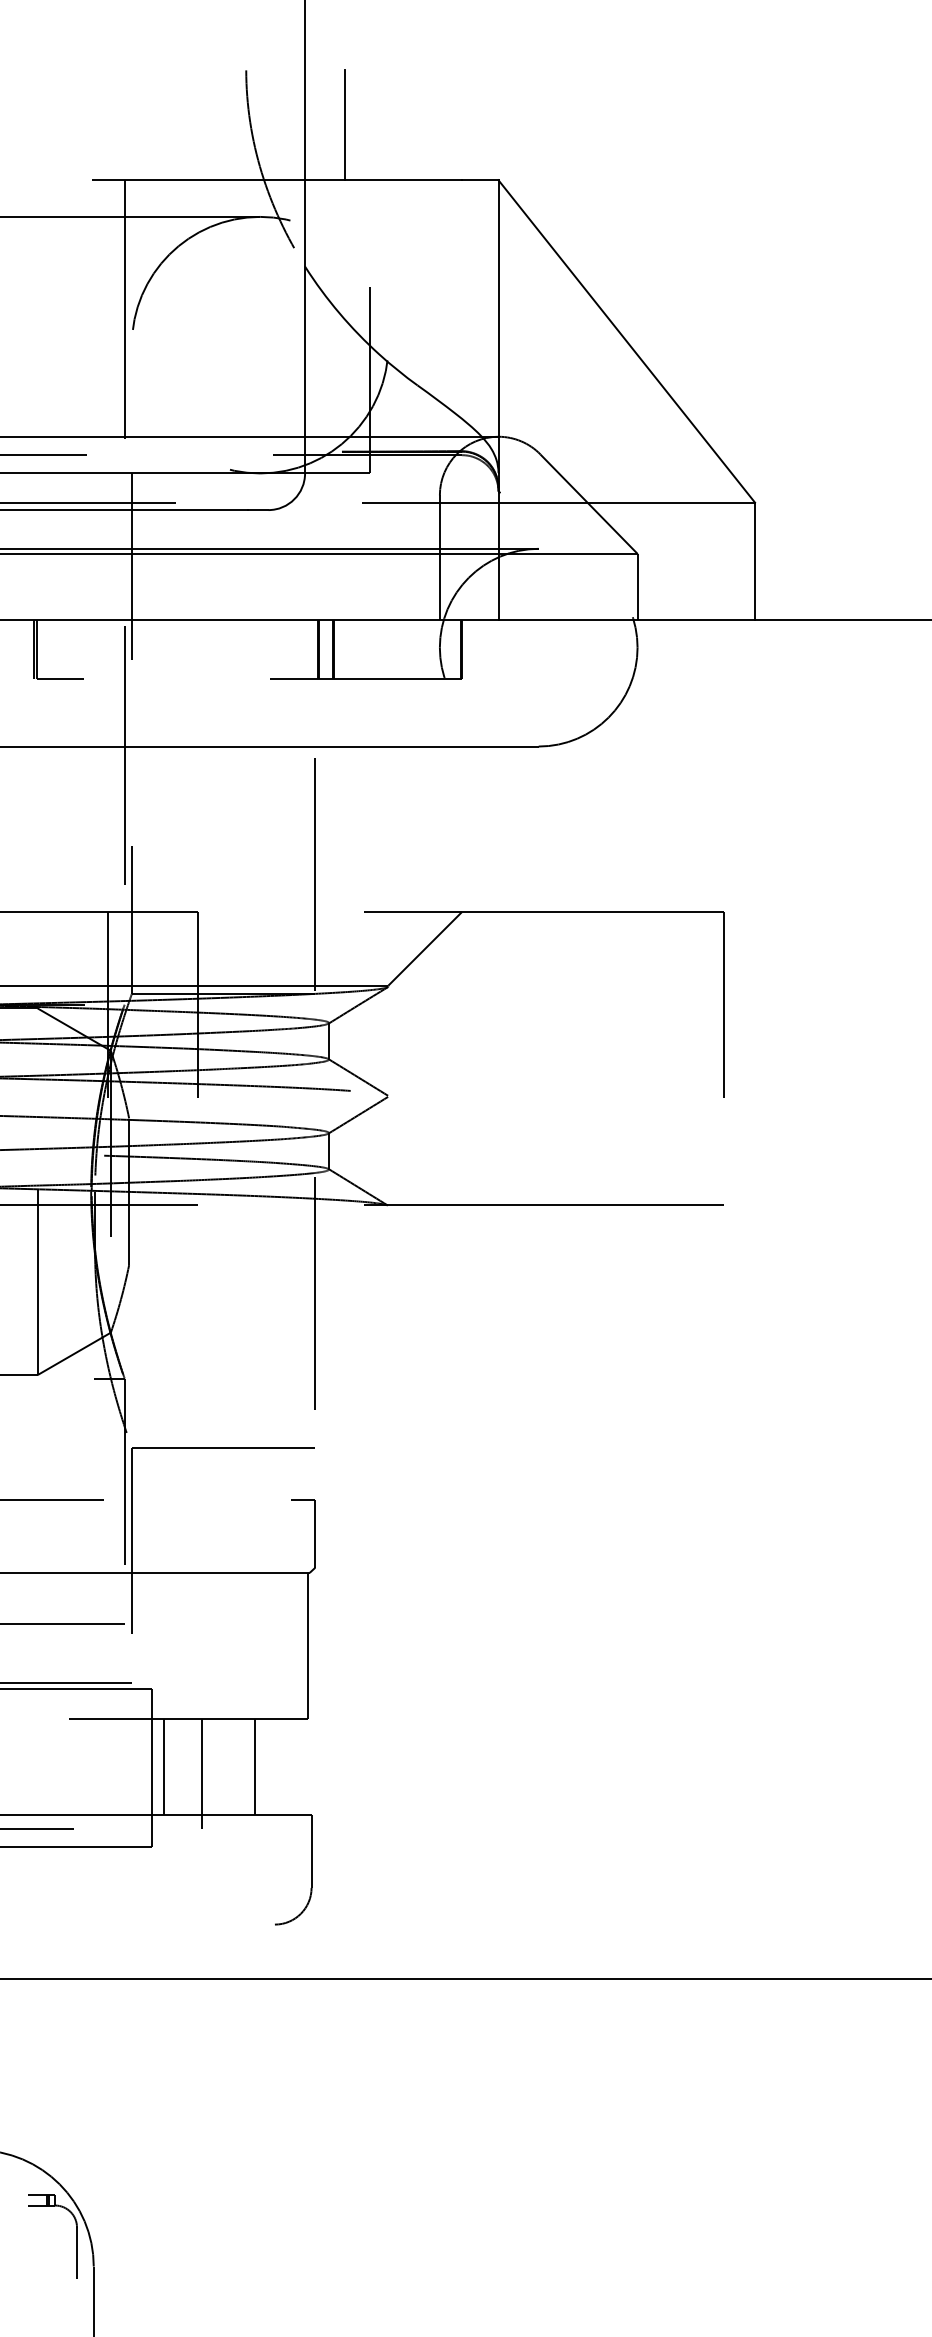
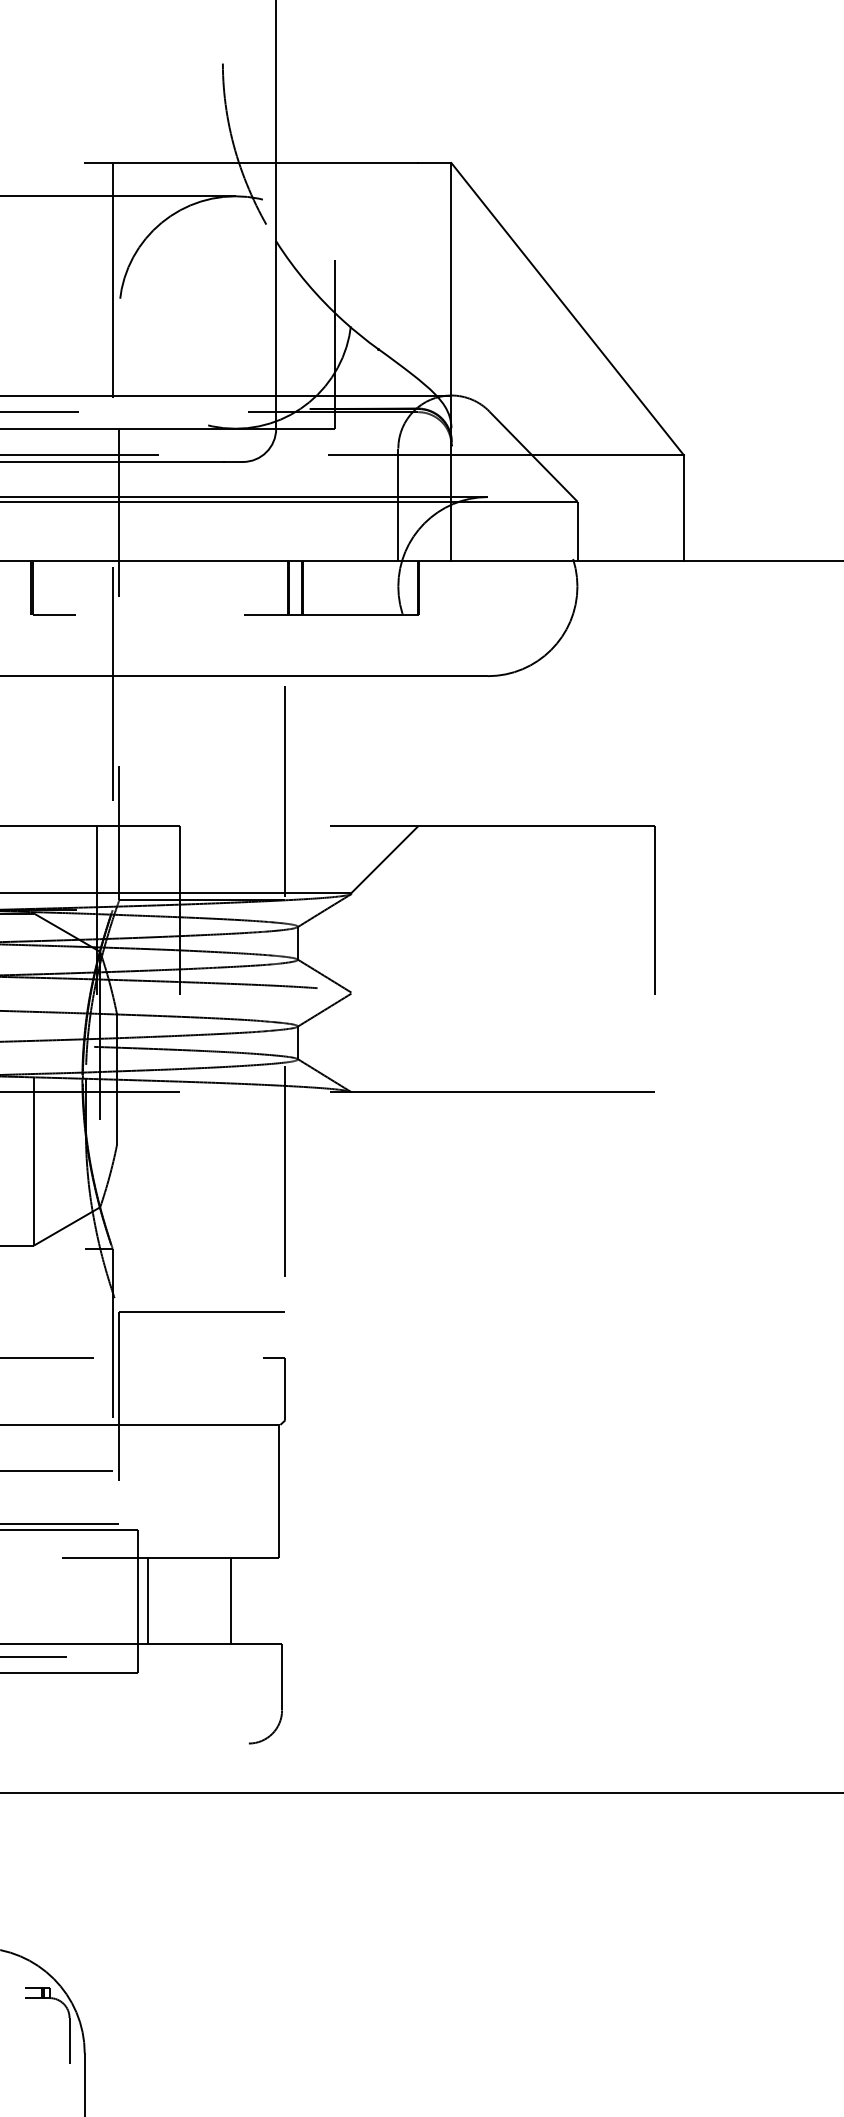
line: (344, 125) -> (311, 113), removed
line: (201, 1774) -> (182, 1607), removed

